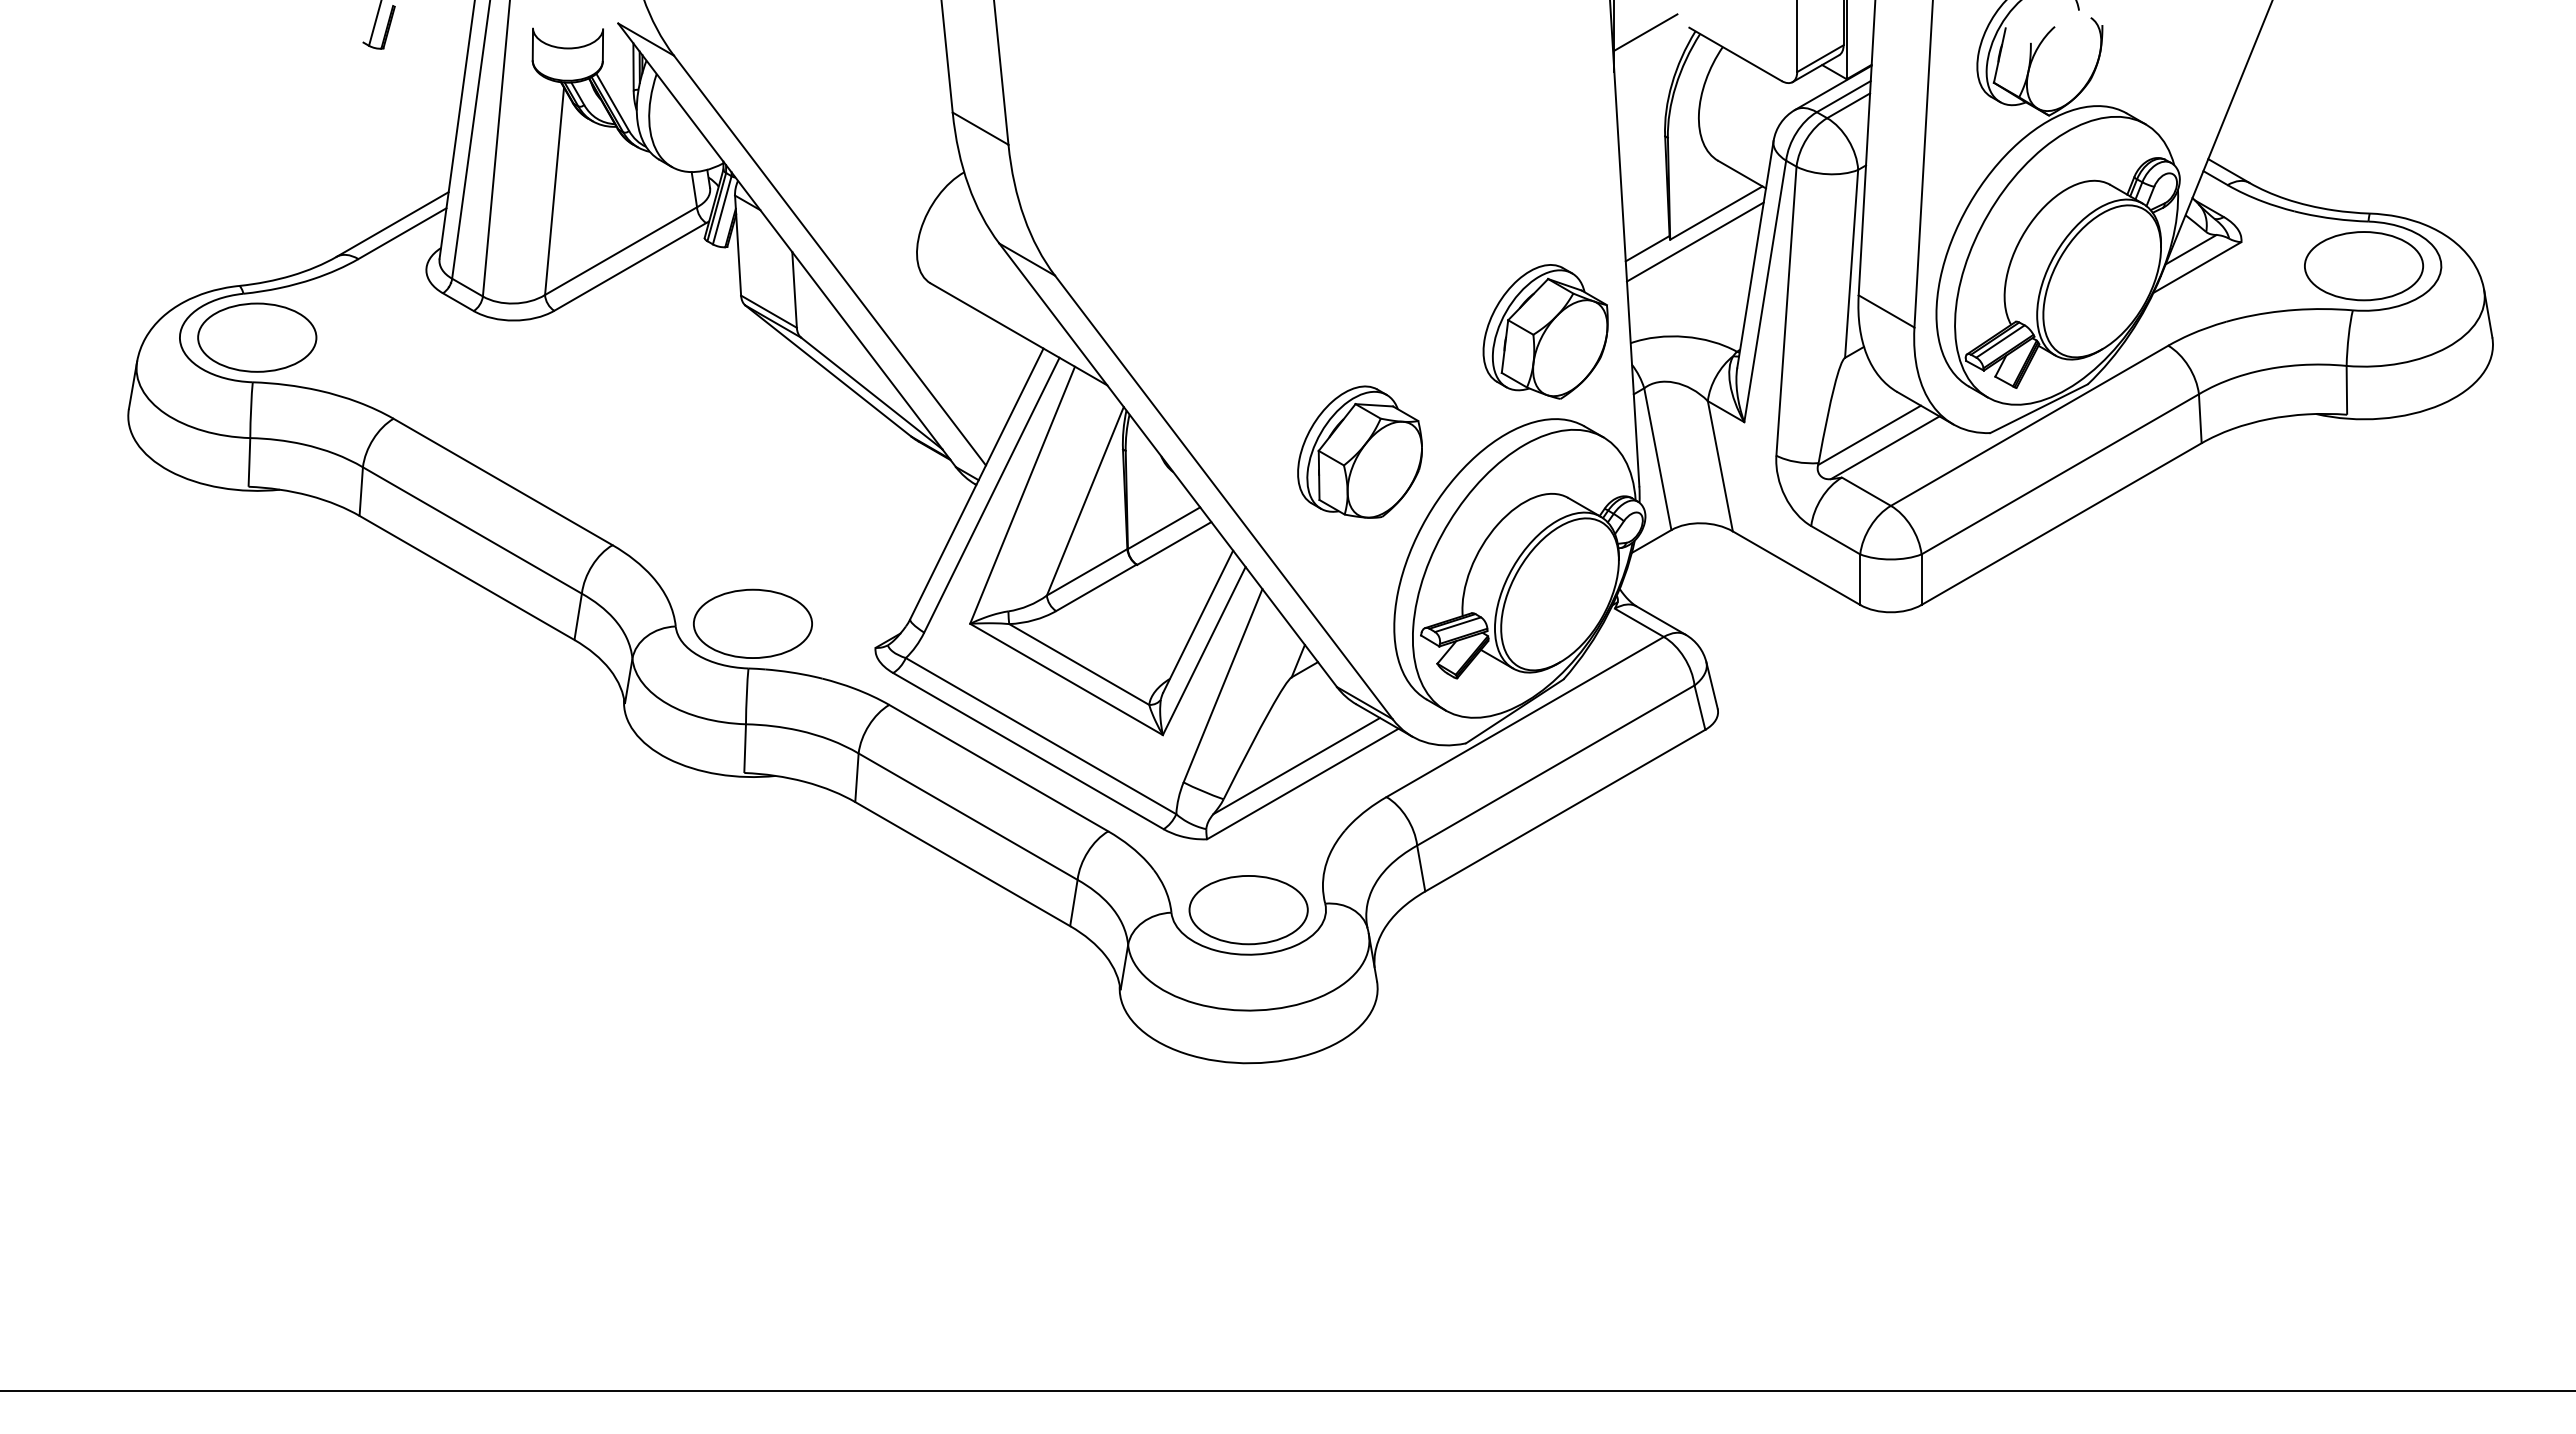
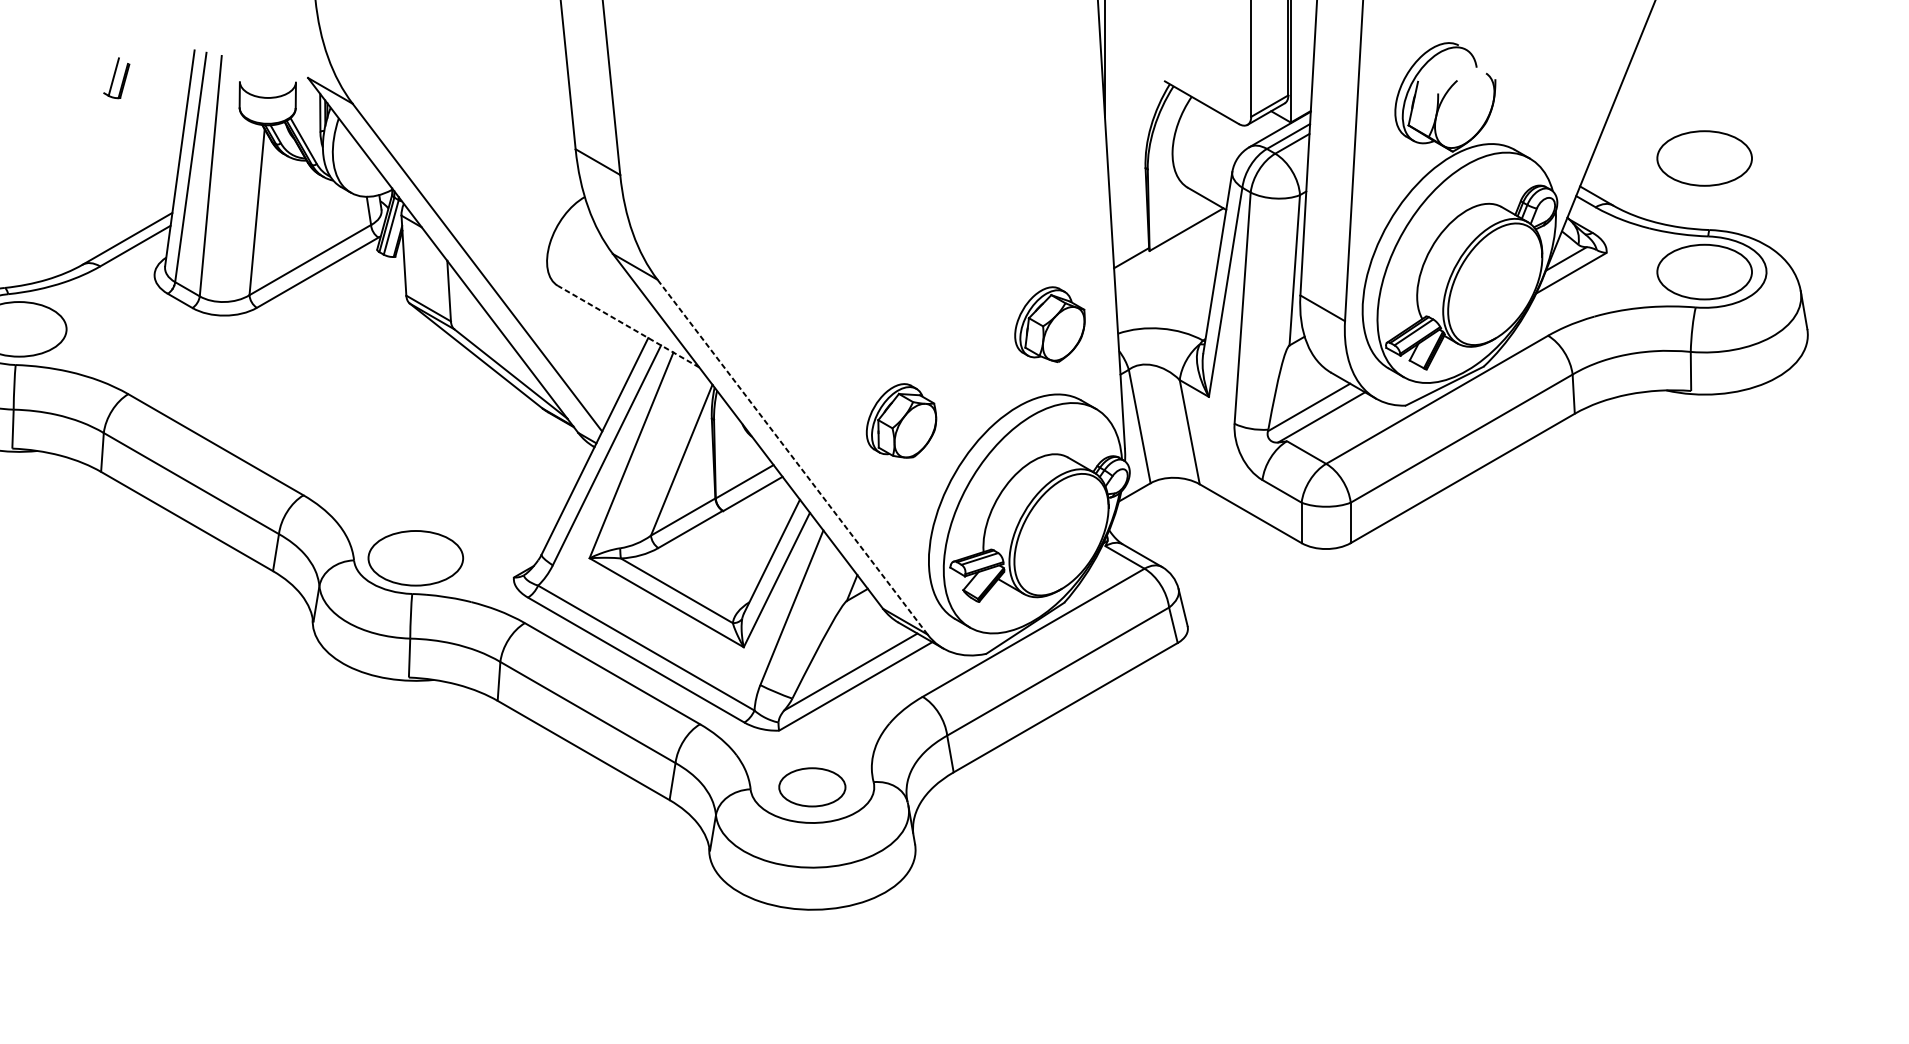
line: (1645, 32) -> (1129, 85), removed
part: (2364, 124) -> (1705, 158), added
line: (1695, 241) -> (1169, 252), removed
part: (1545, 331) -> (1049, 324), size x0.7
line: (1018, 334) -> (628, 326), solid -> dashed
part: (1359, 451) -> (901, 420), size x0.7
line: (1223, 497) -> (792, 457), solid -> dashed
part: (1248, 910) -> (812, 787), size x0.7

